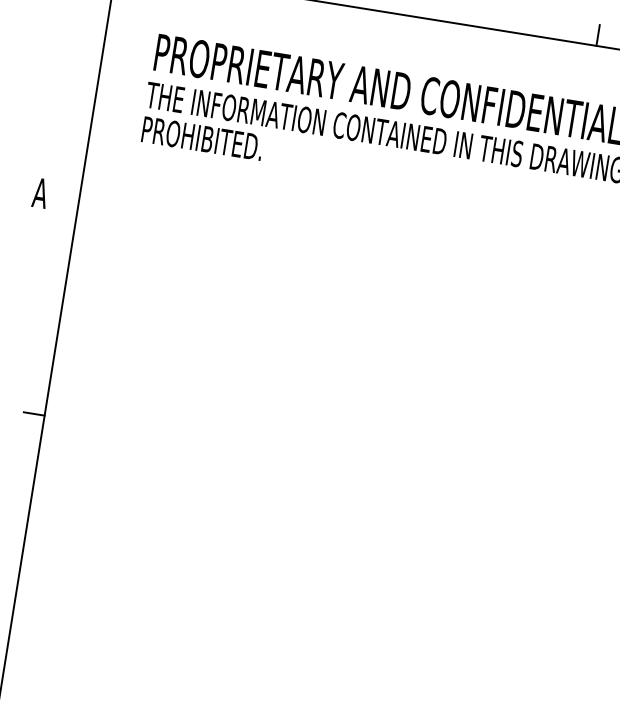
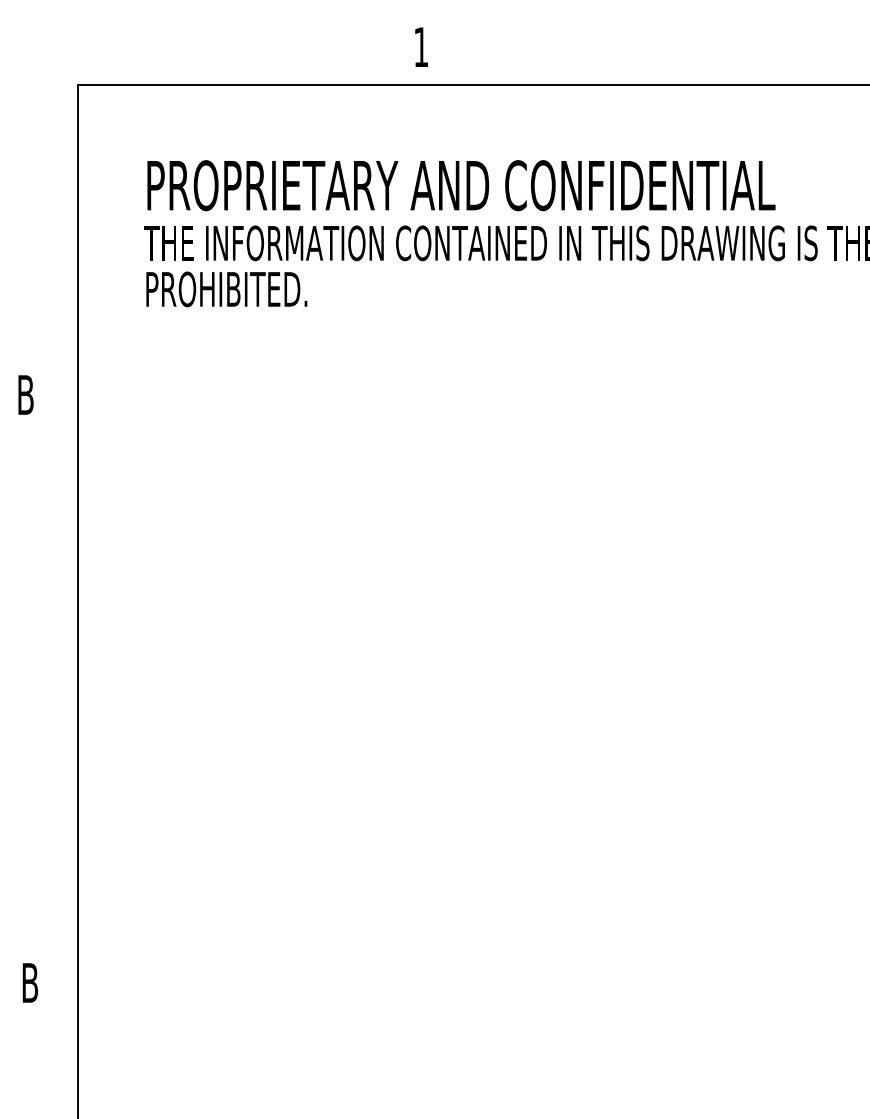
line: (597, 35) -> (723, 71), removed
text: (40, 192) -> (25, 394), A -> B
line: (34, 413) -> (63, 685), removed

